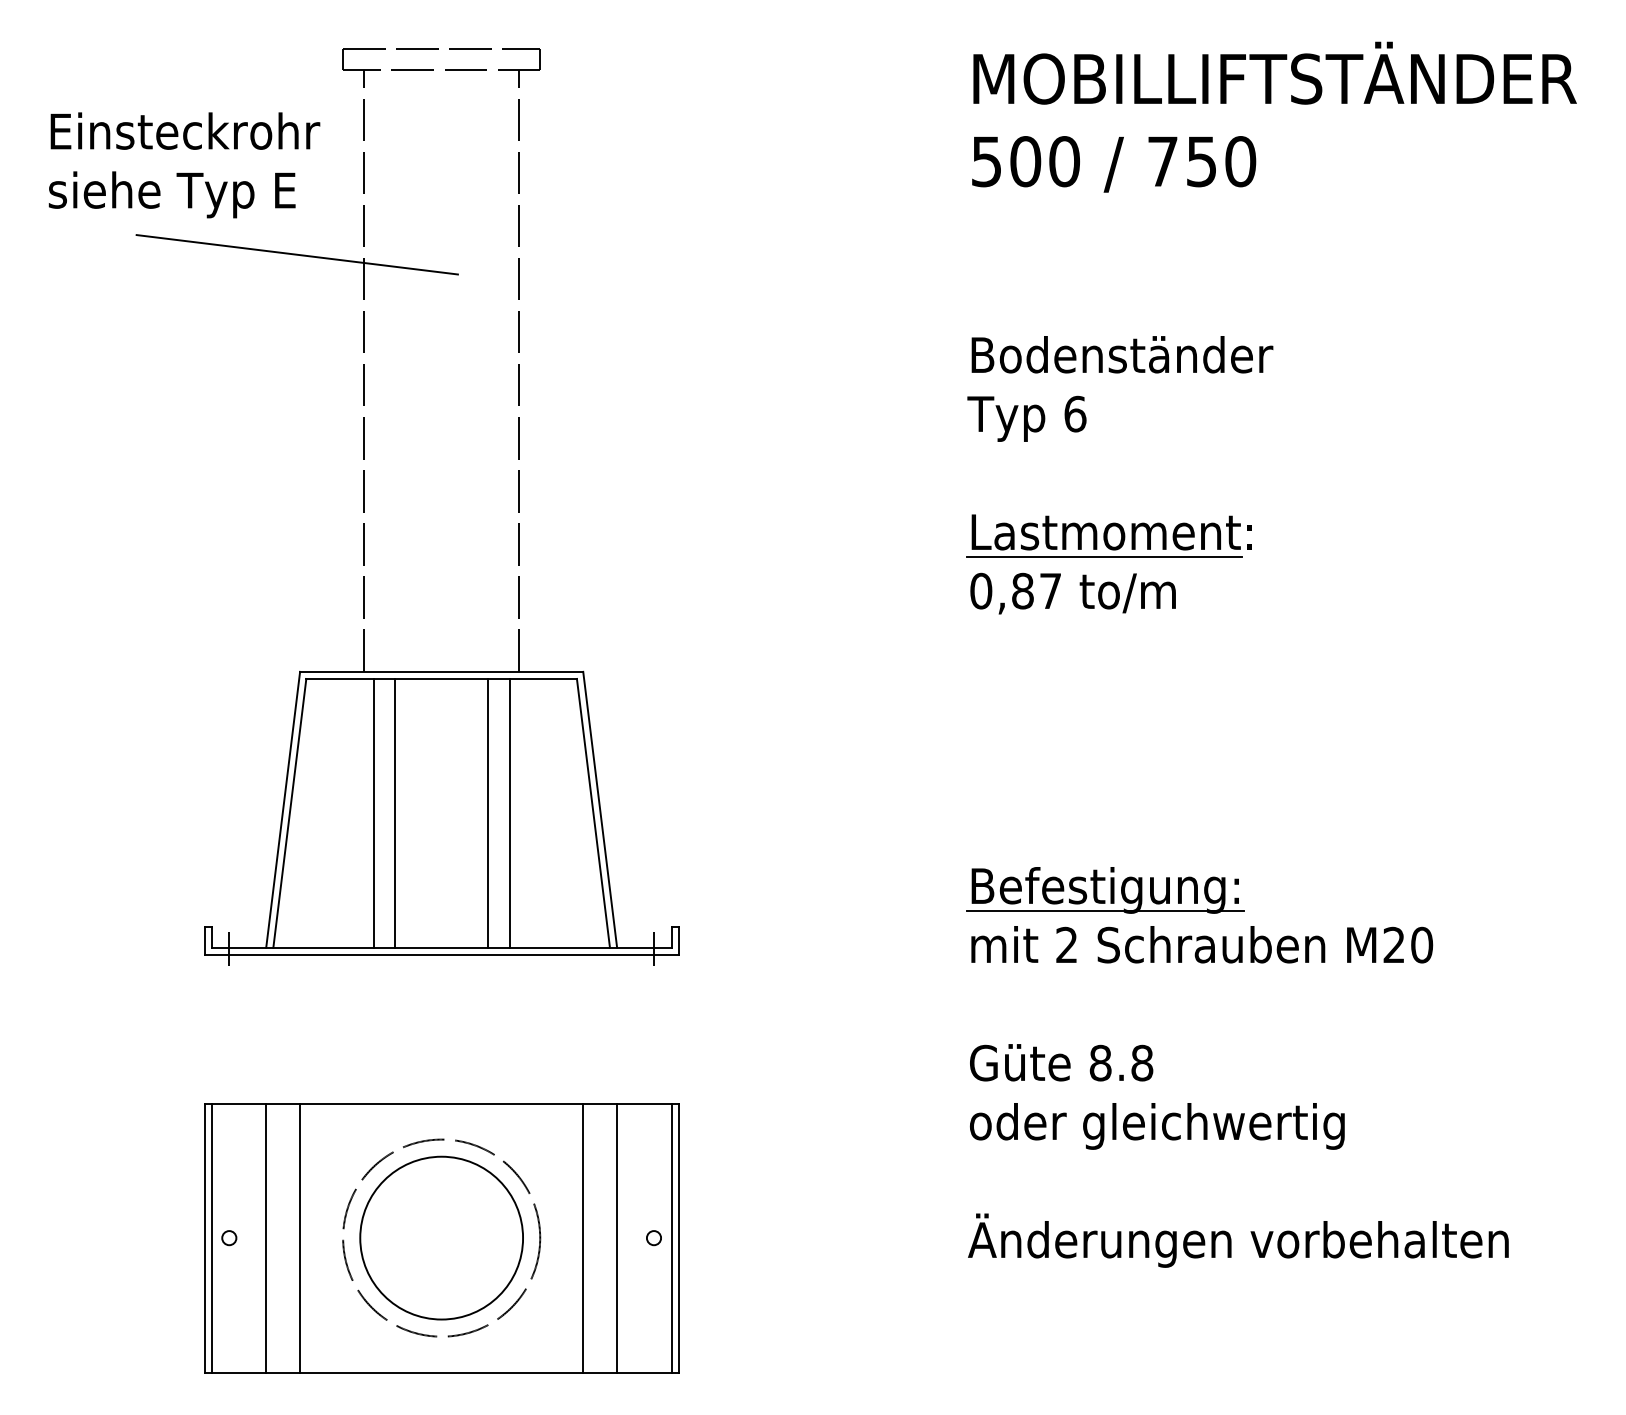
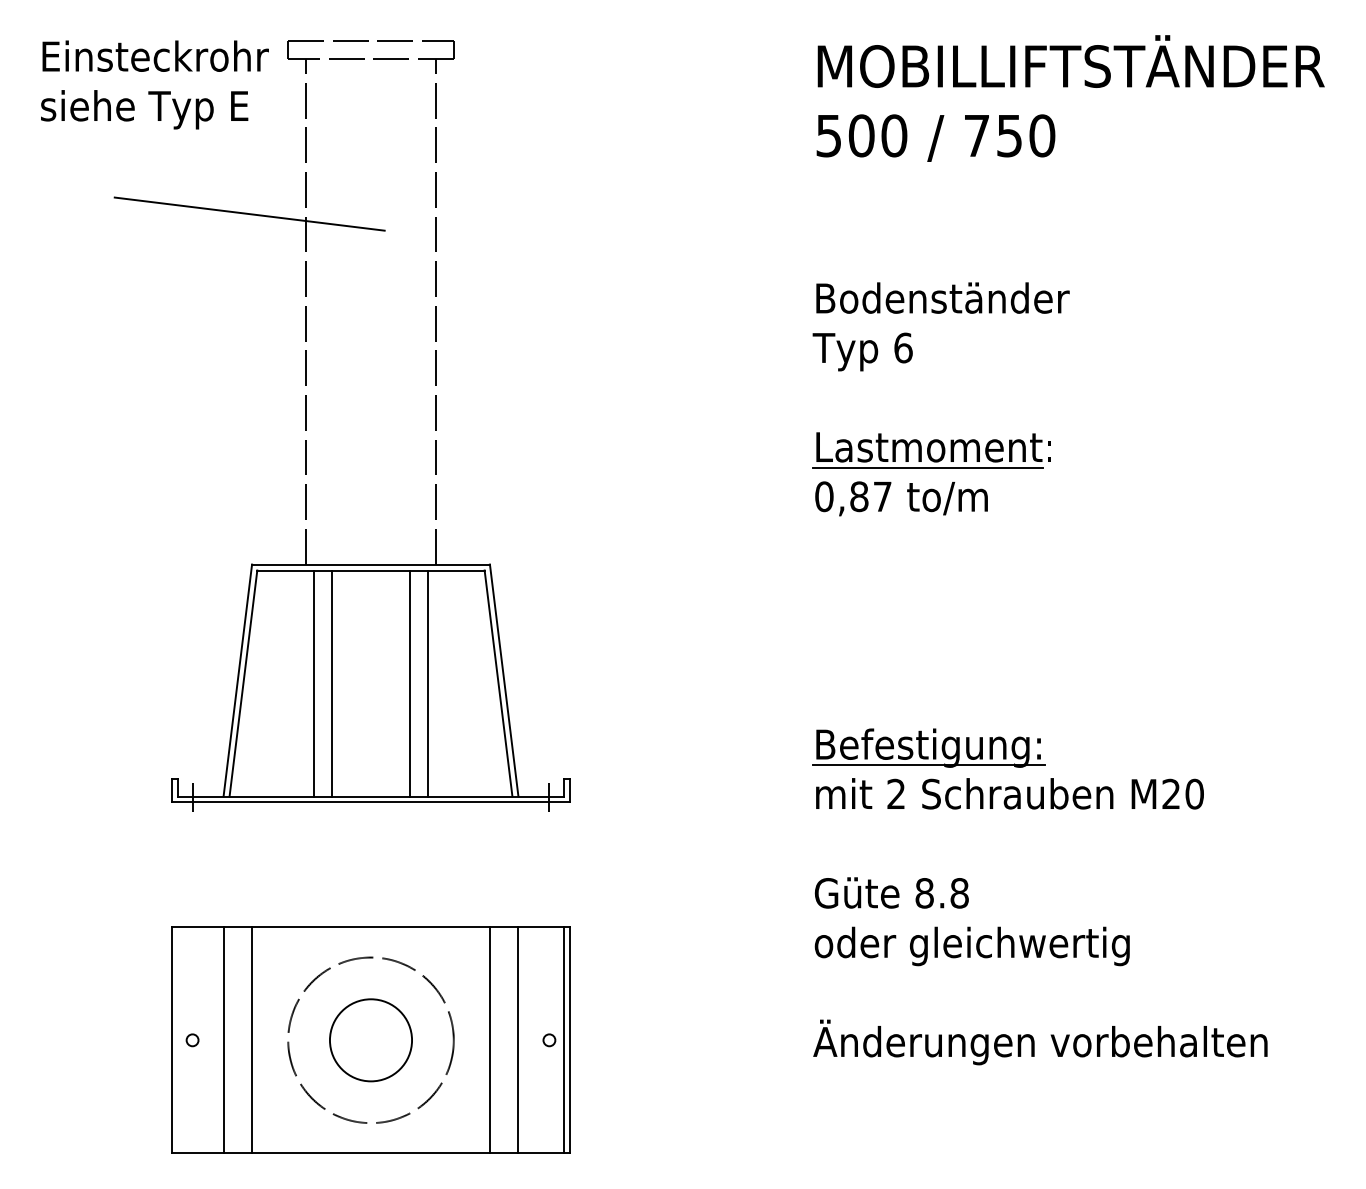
text: (183, 164) -> (154, 84), moved
circle: (441, 1237) -> (370, 1039), size x0.6
line: (211, 1238) -> (177, 1040), removed

